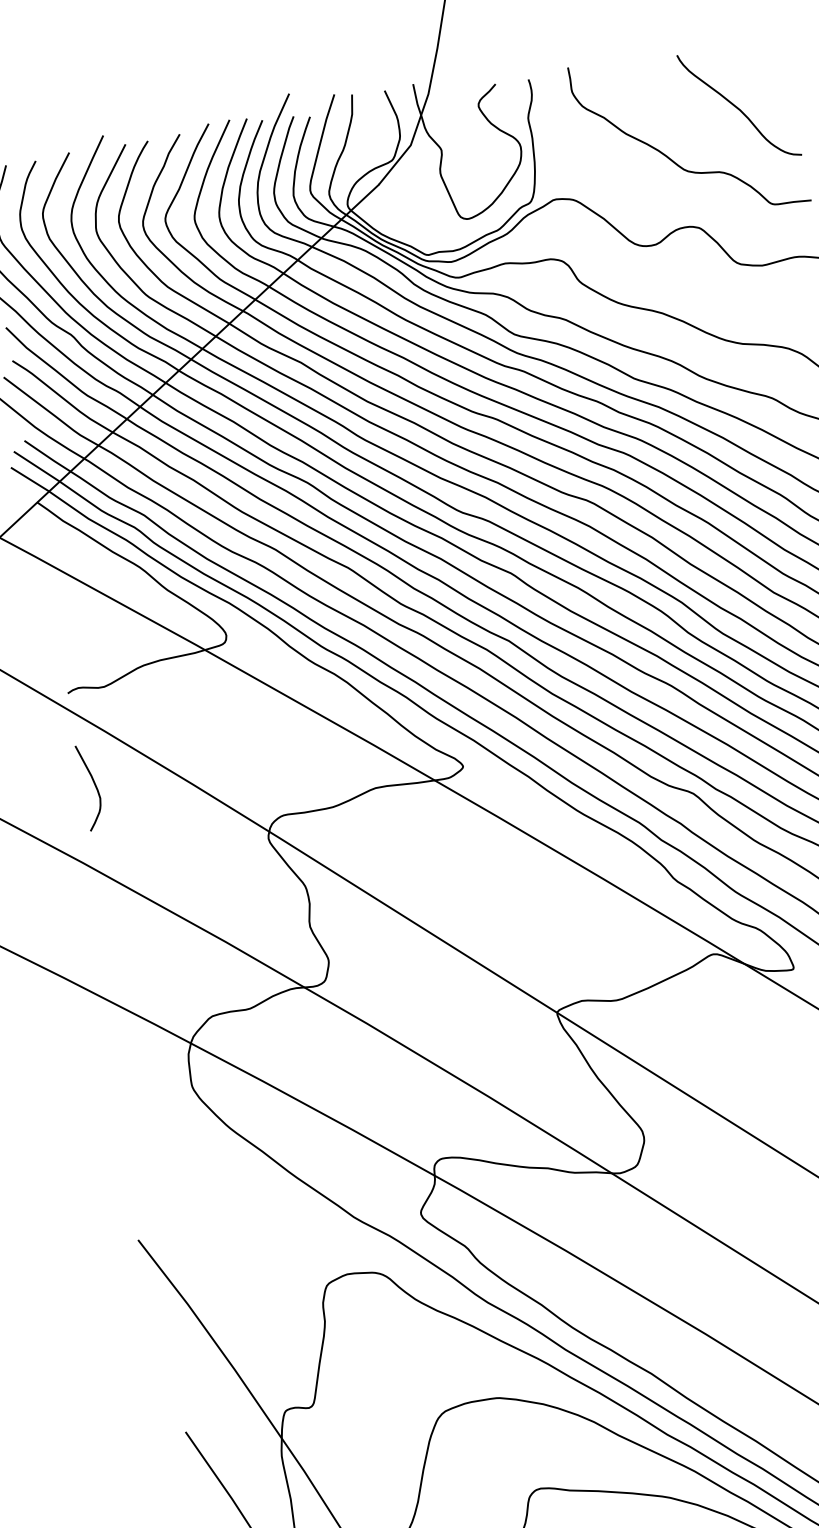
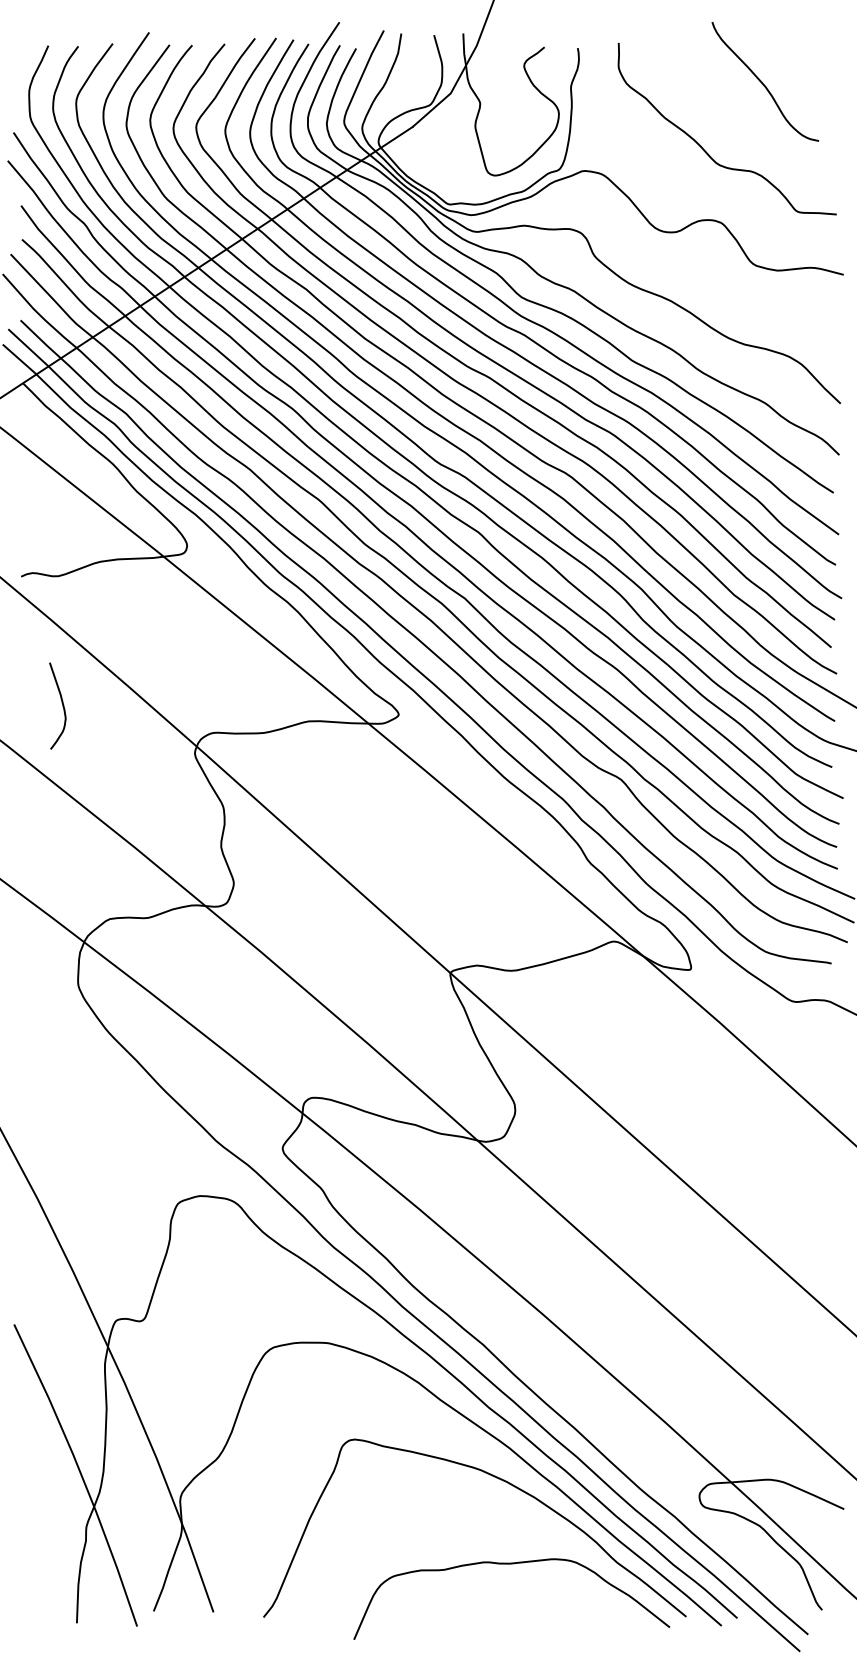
curve: (737, 107) -> (763, 83), moved
curve: (93, 784) -> (61, 703), moved

